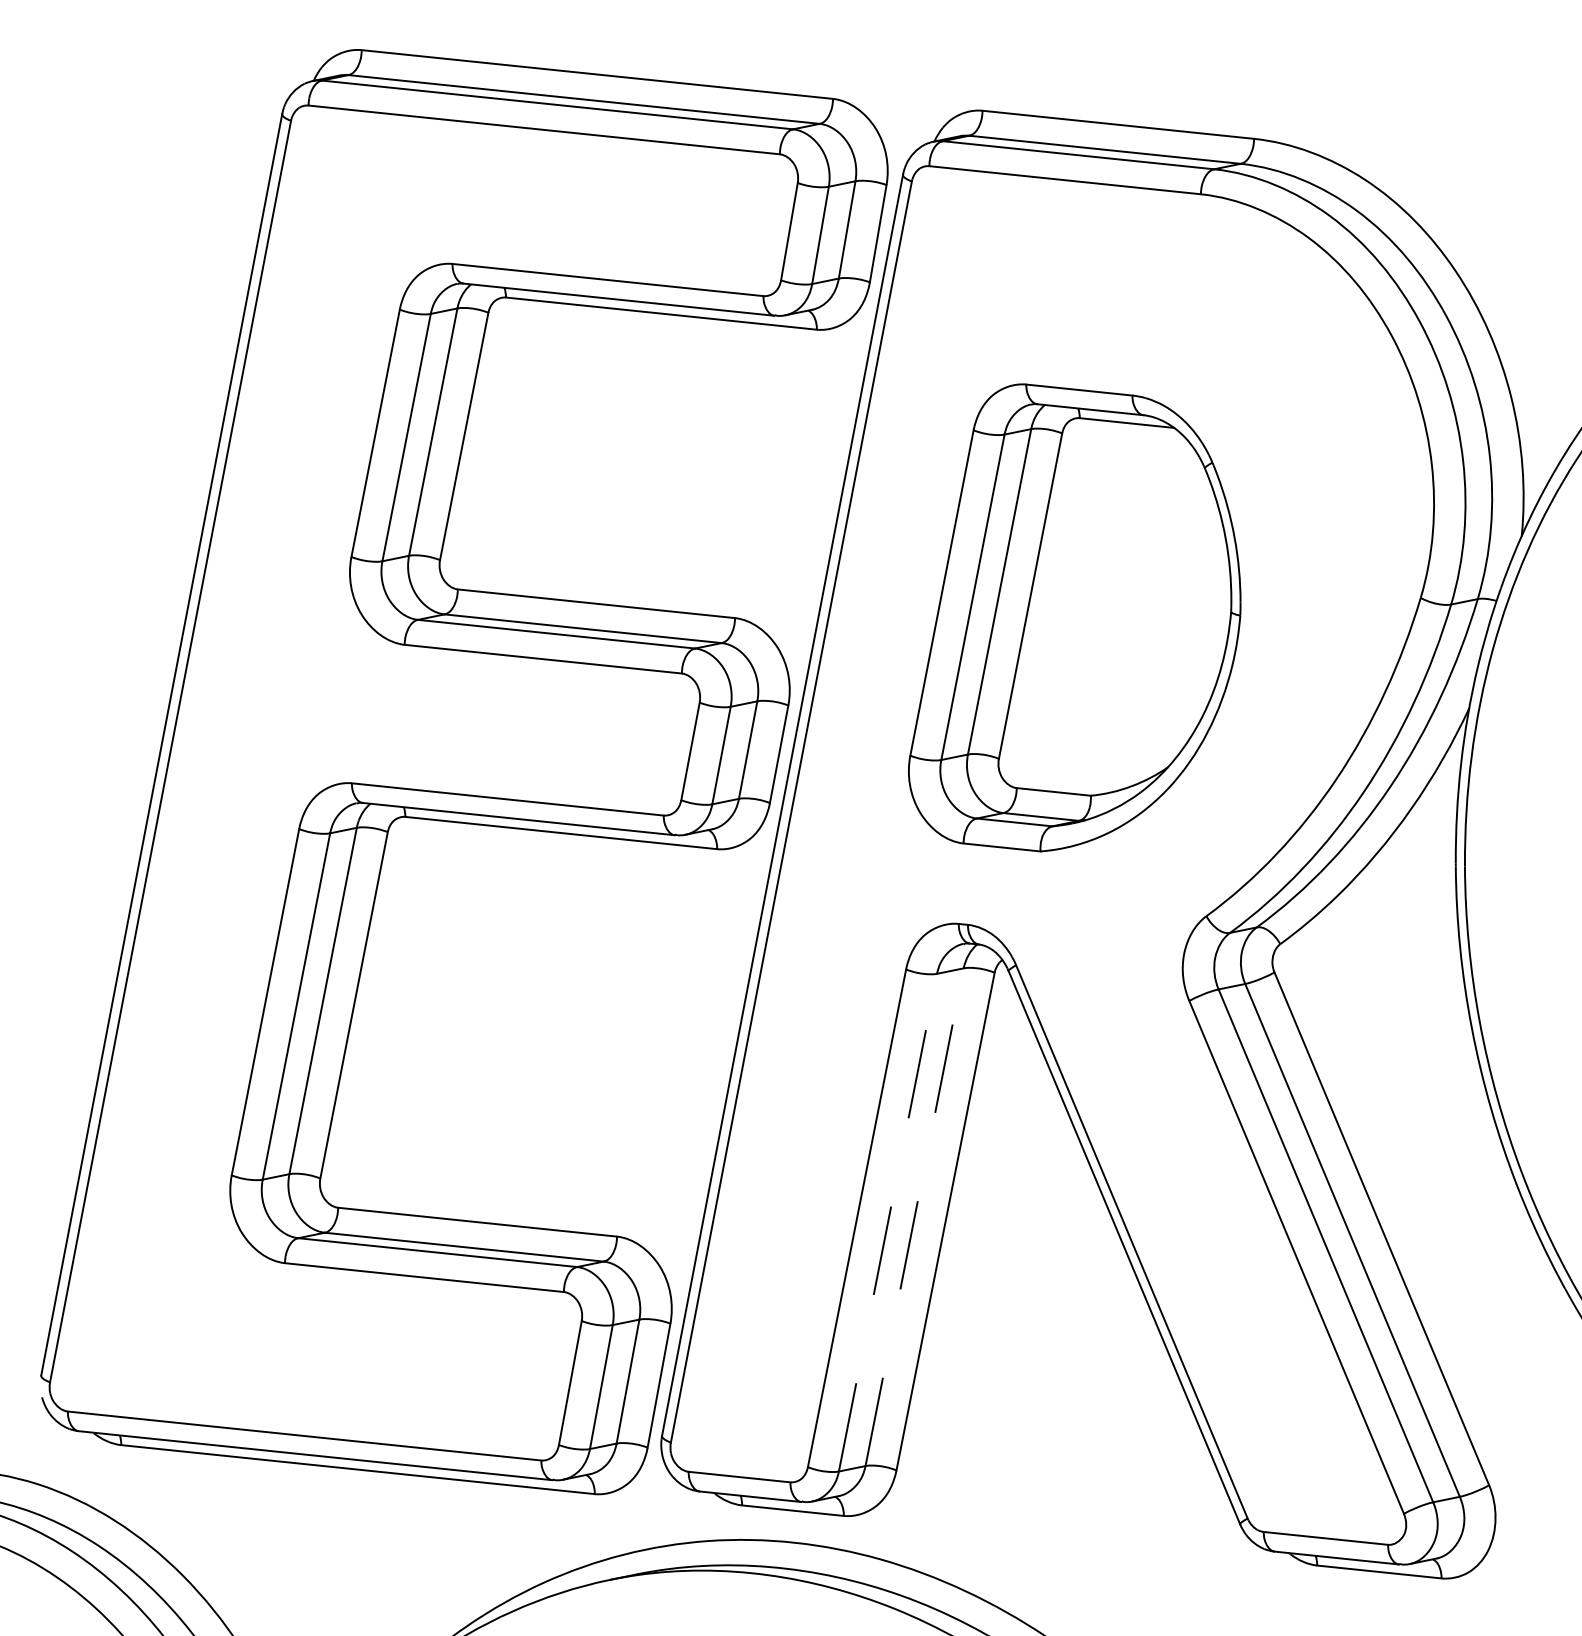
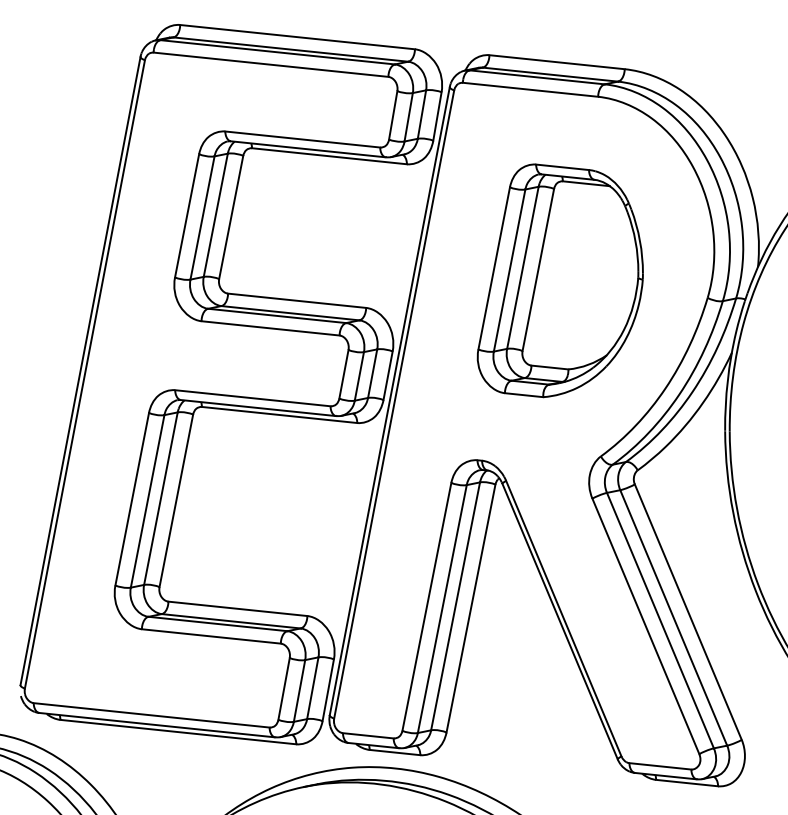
part: (1073, 617) -> (559, 280), moved
line: (914, 1215) -> (455, 605), dashed -> solid
line: (888, 1221) -> (442, 608), dashed -> solid

